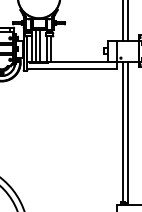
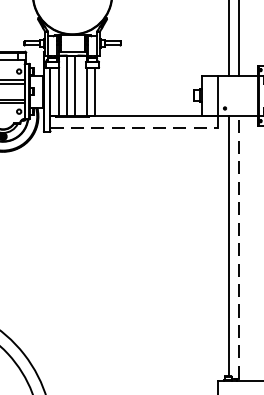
line: (72, 68) -> (134, 127), solid -> dashed
line: (128, 132) -> (239, 246), solid -> dashed

